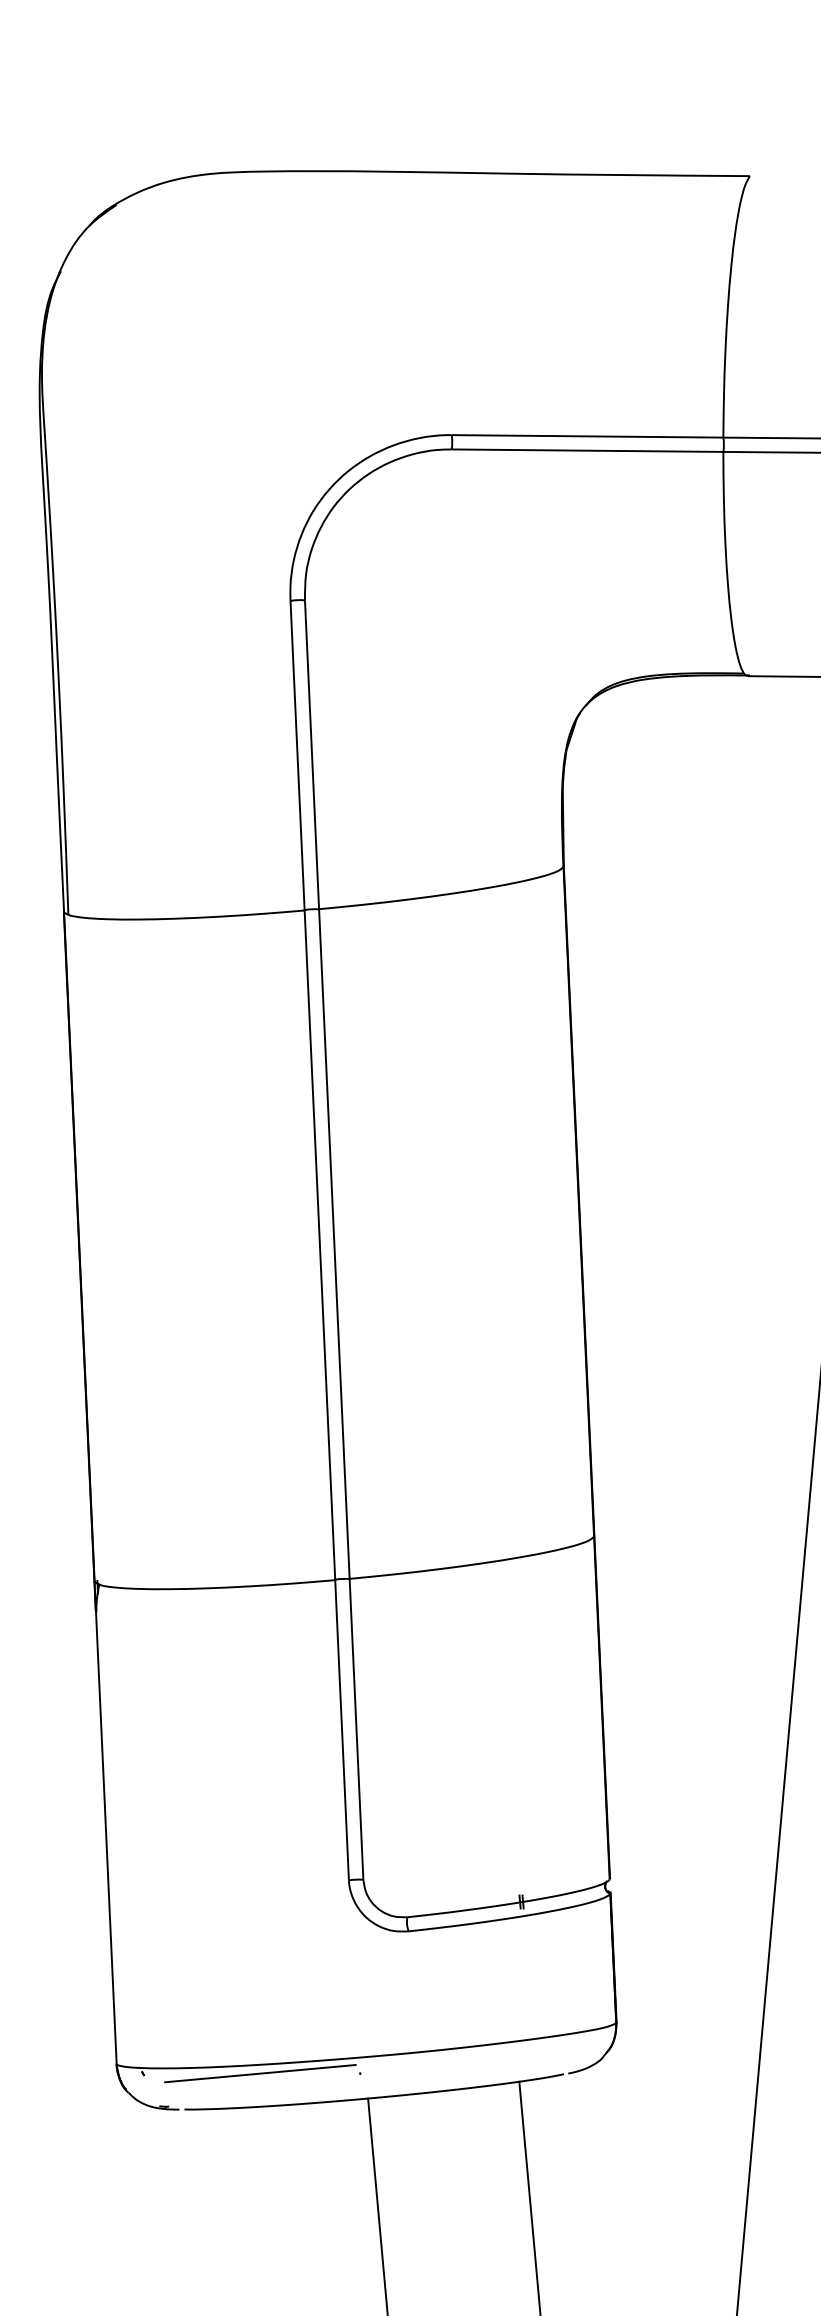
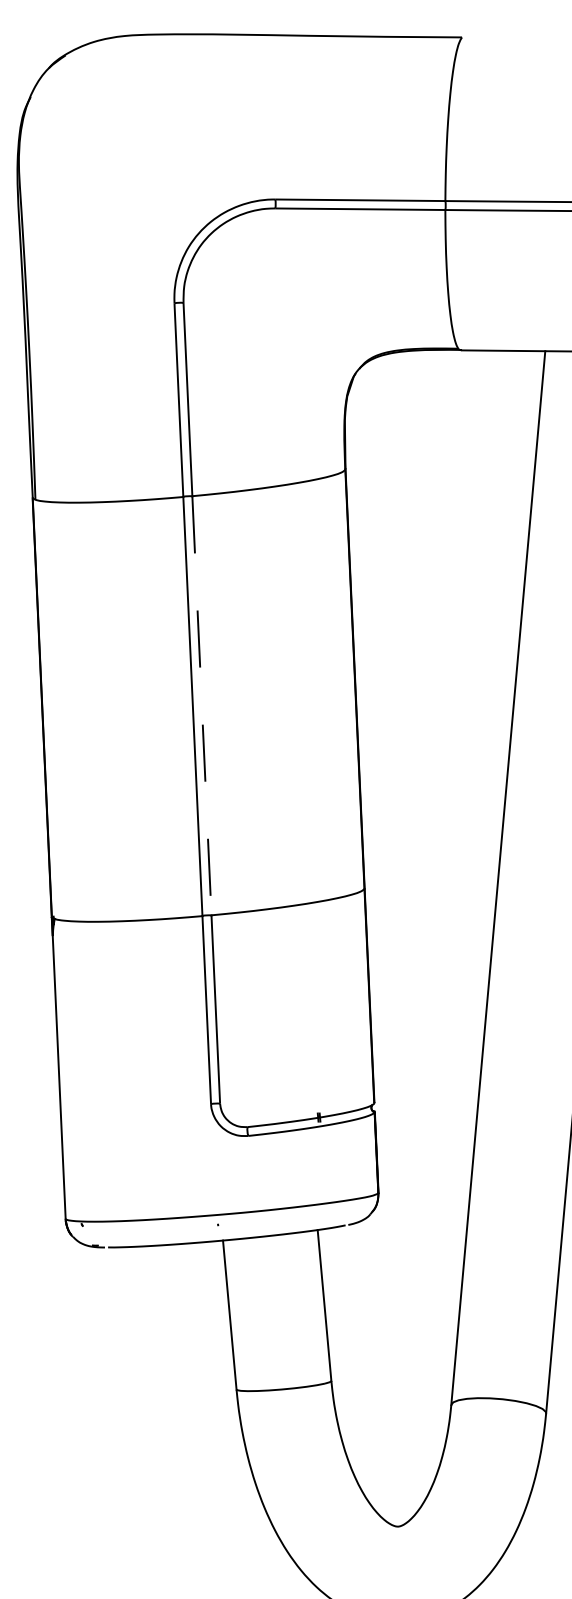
line: (333, 1243) -> (201, 705), solid -> dashed
line: (260, 2072) -> (155, 1224), removed

